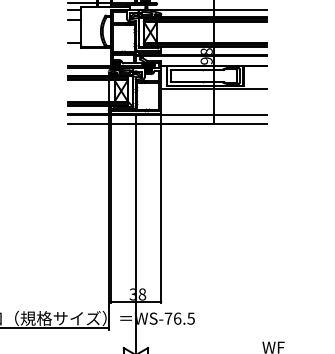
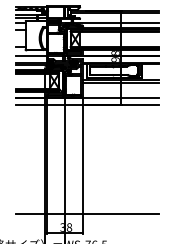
line: (89, 56) -> (31, 56), added
line: (213, 93) -> (120, 83), added
line: (167, 275) -> (87, 213), added

